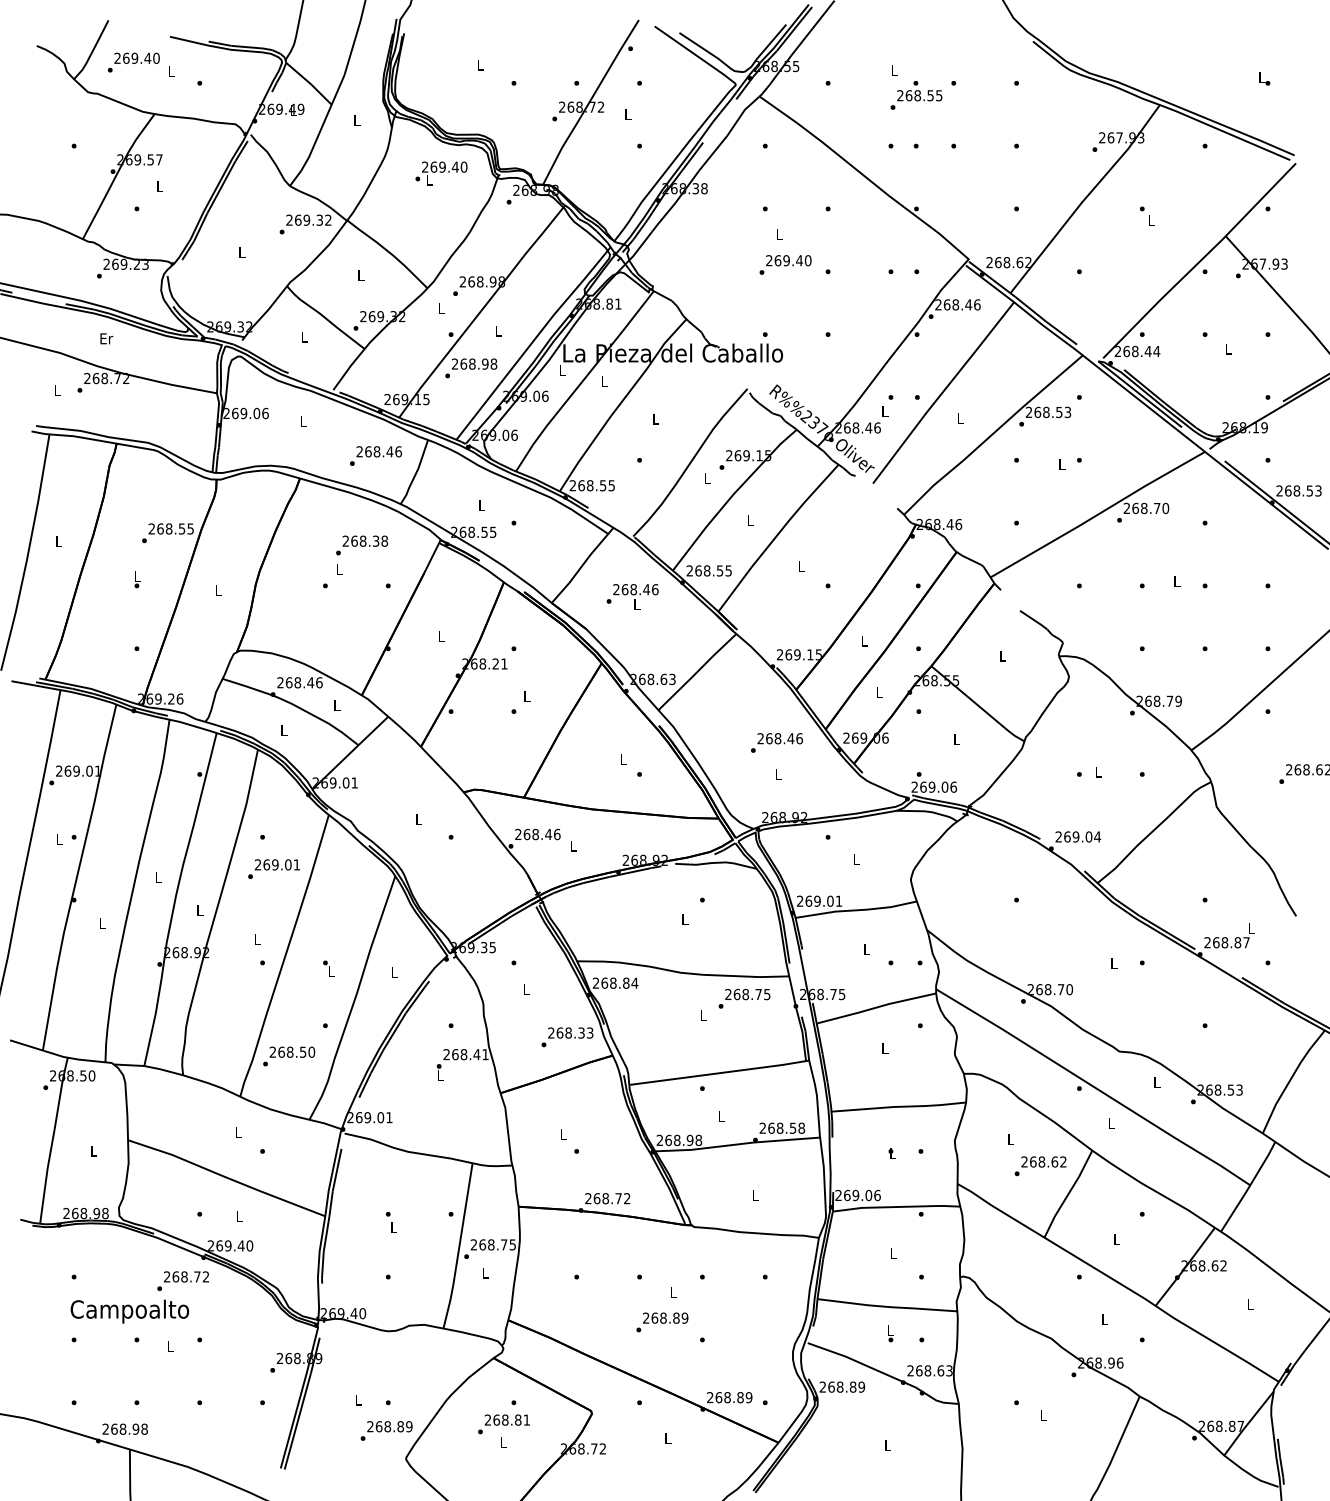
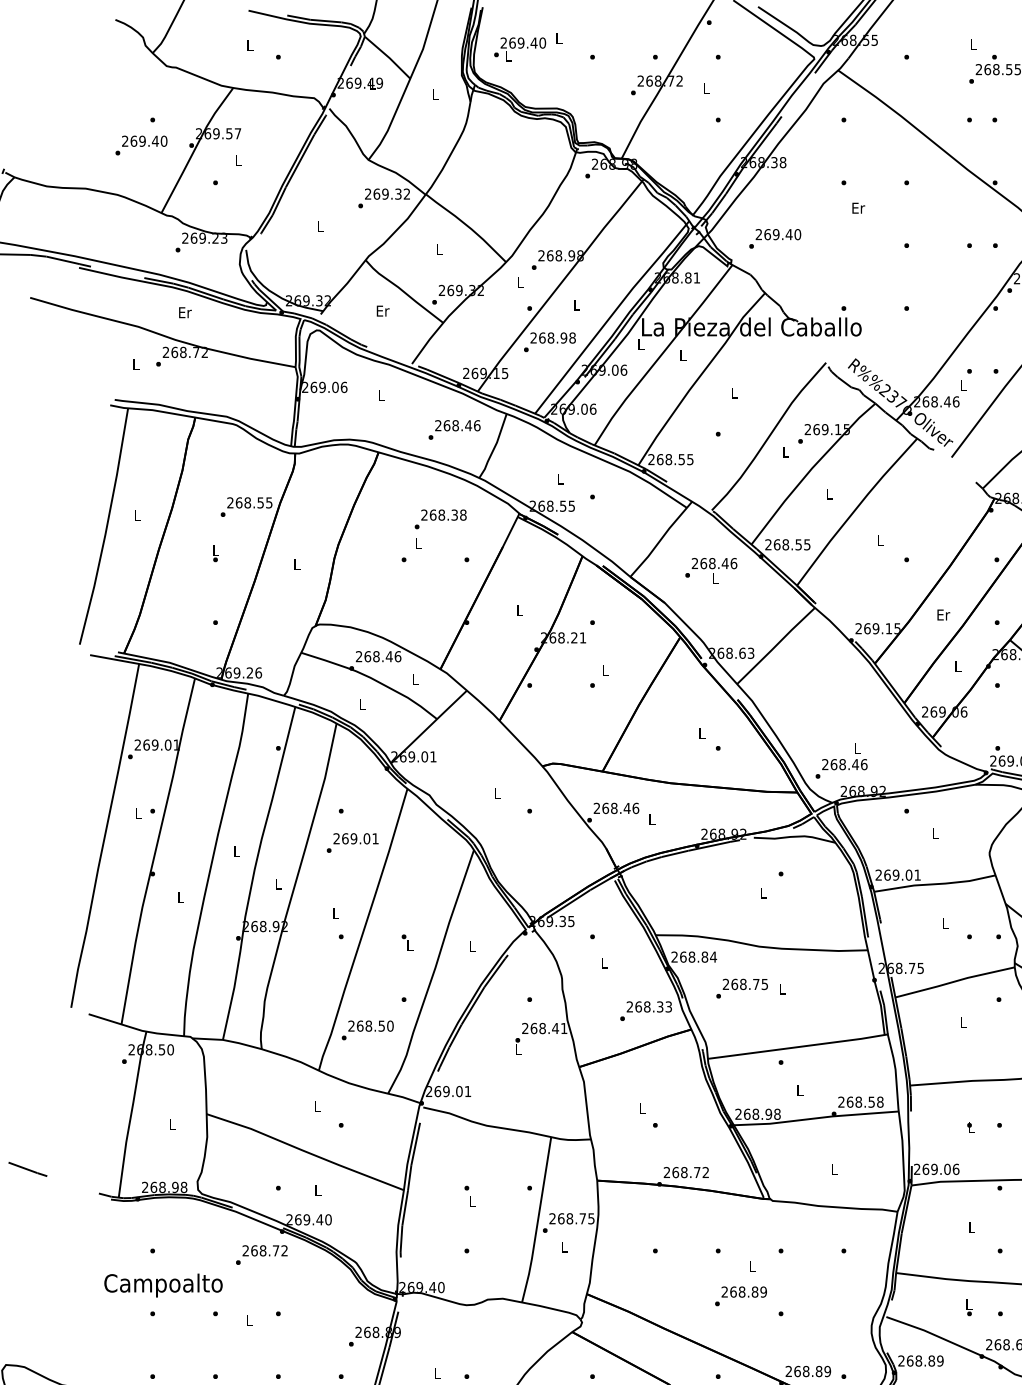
text: (133, 62) -> (141, 145), moved
text: (441, 173) -> (520, 49), moved
text: (779, 233) -> (858, 207), L -> Er
text: (785, 264) -> (775, 238), moved
text: (304, 336) -> (383, 310), L -> Er
text: (864, 640) -> (943, 614), L -> Er
text: (776, 742) -> (841, 768), moved
text: (744, 998) -> (742, 988), moved
text: (129, 1311) -> (163, 1285), moved

